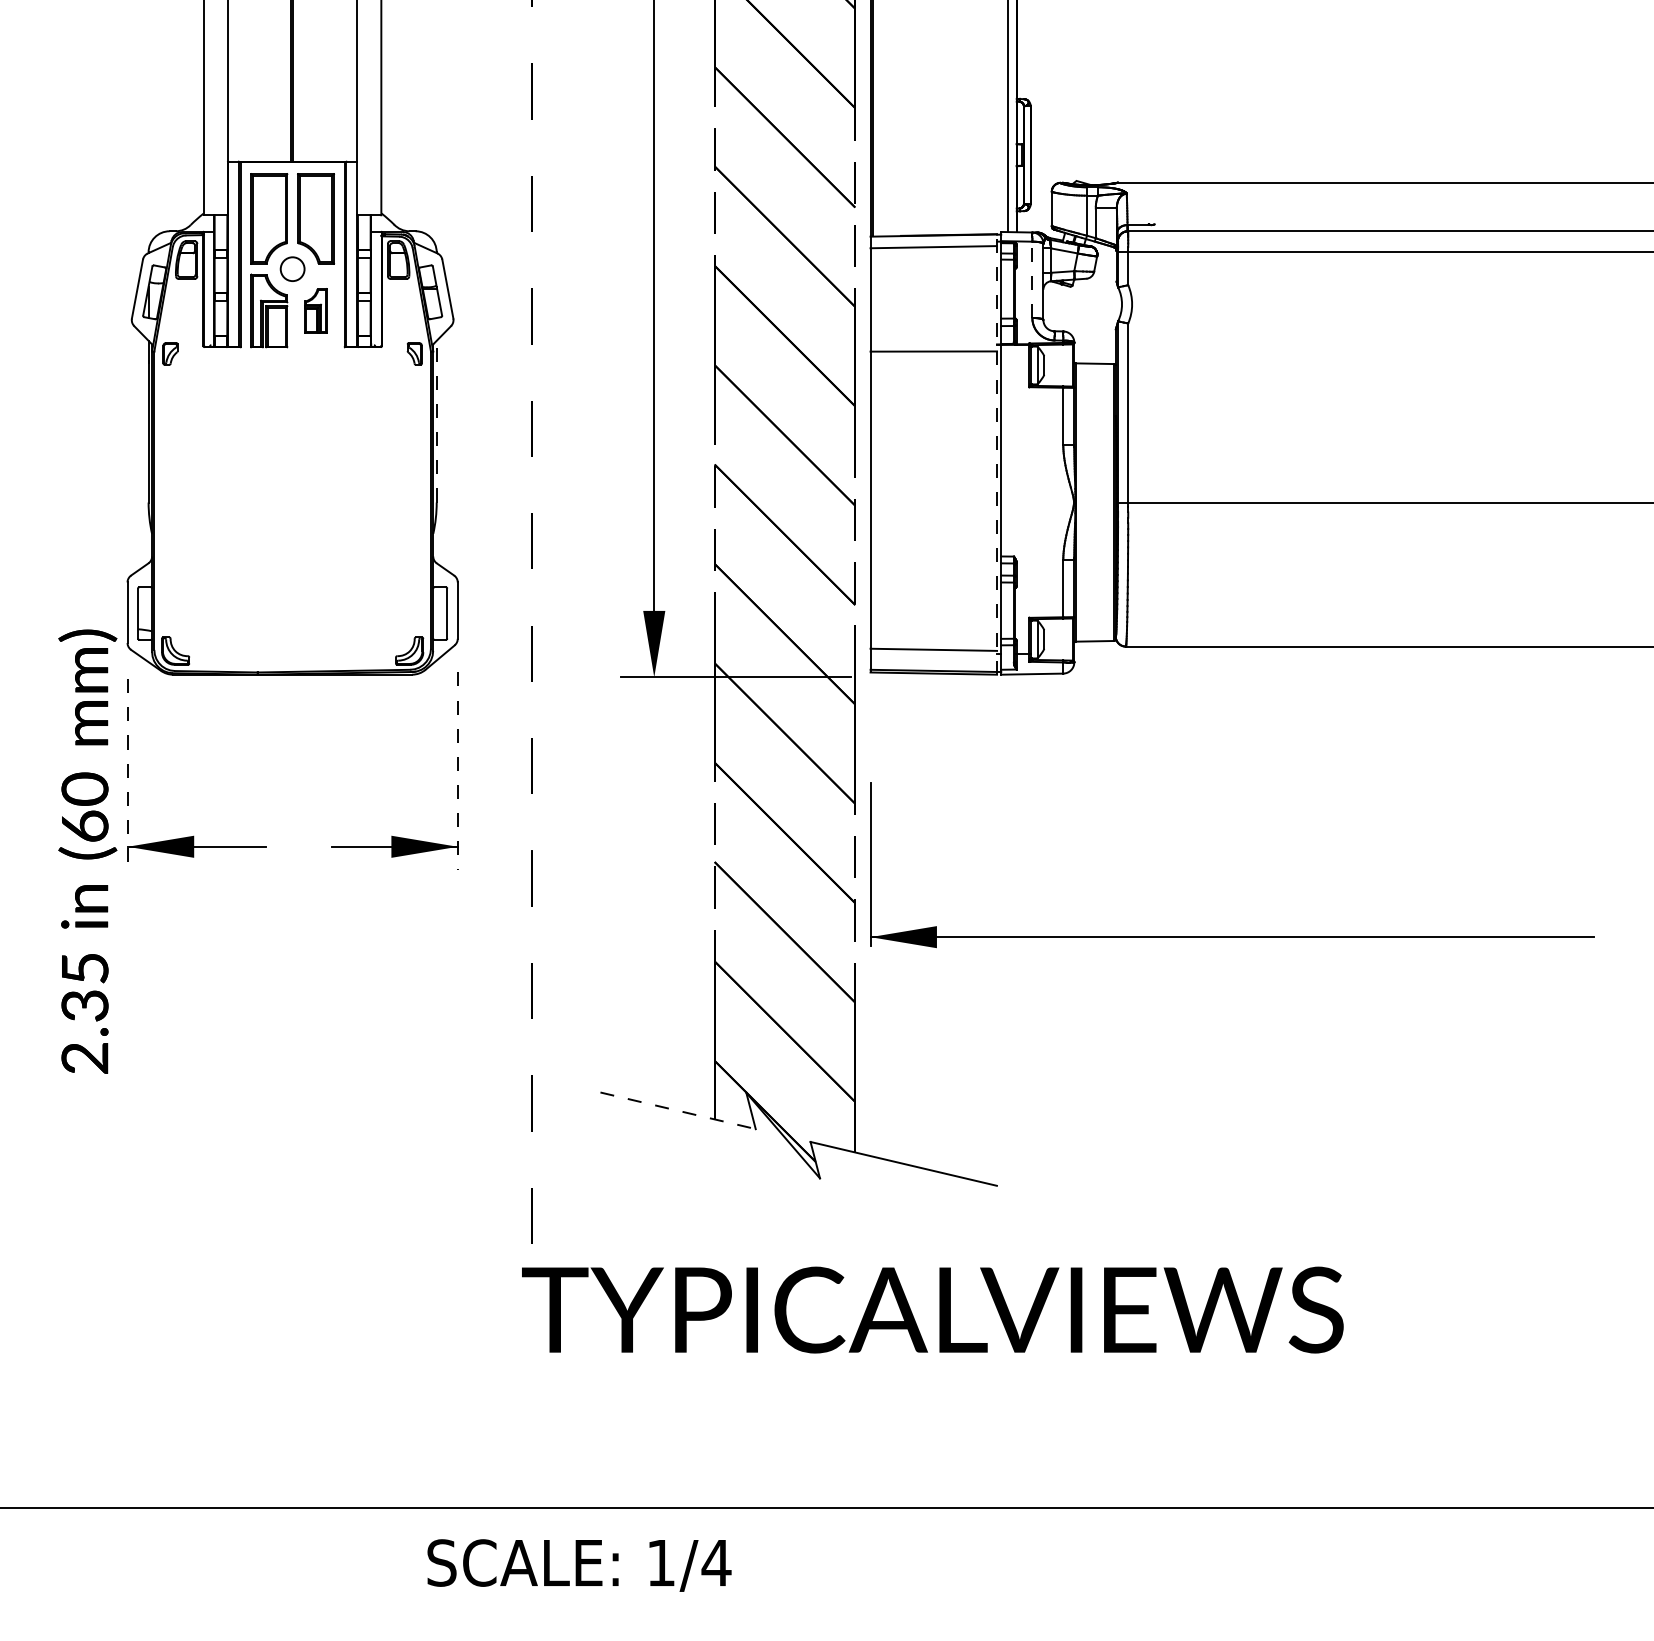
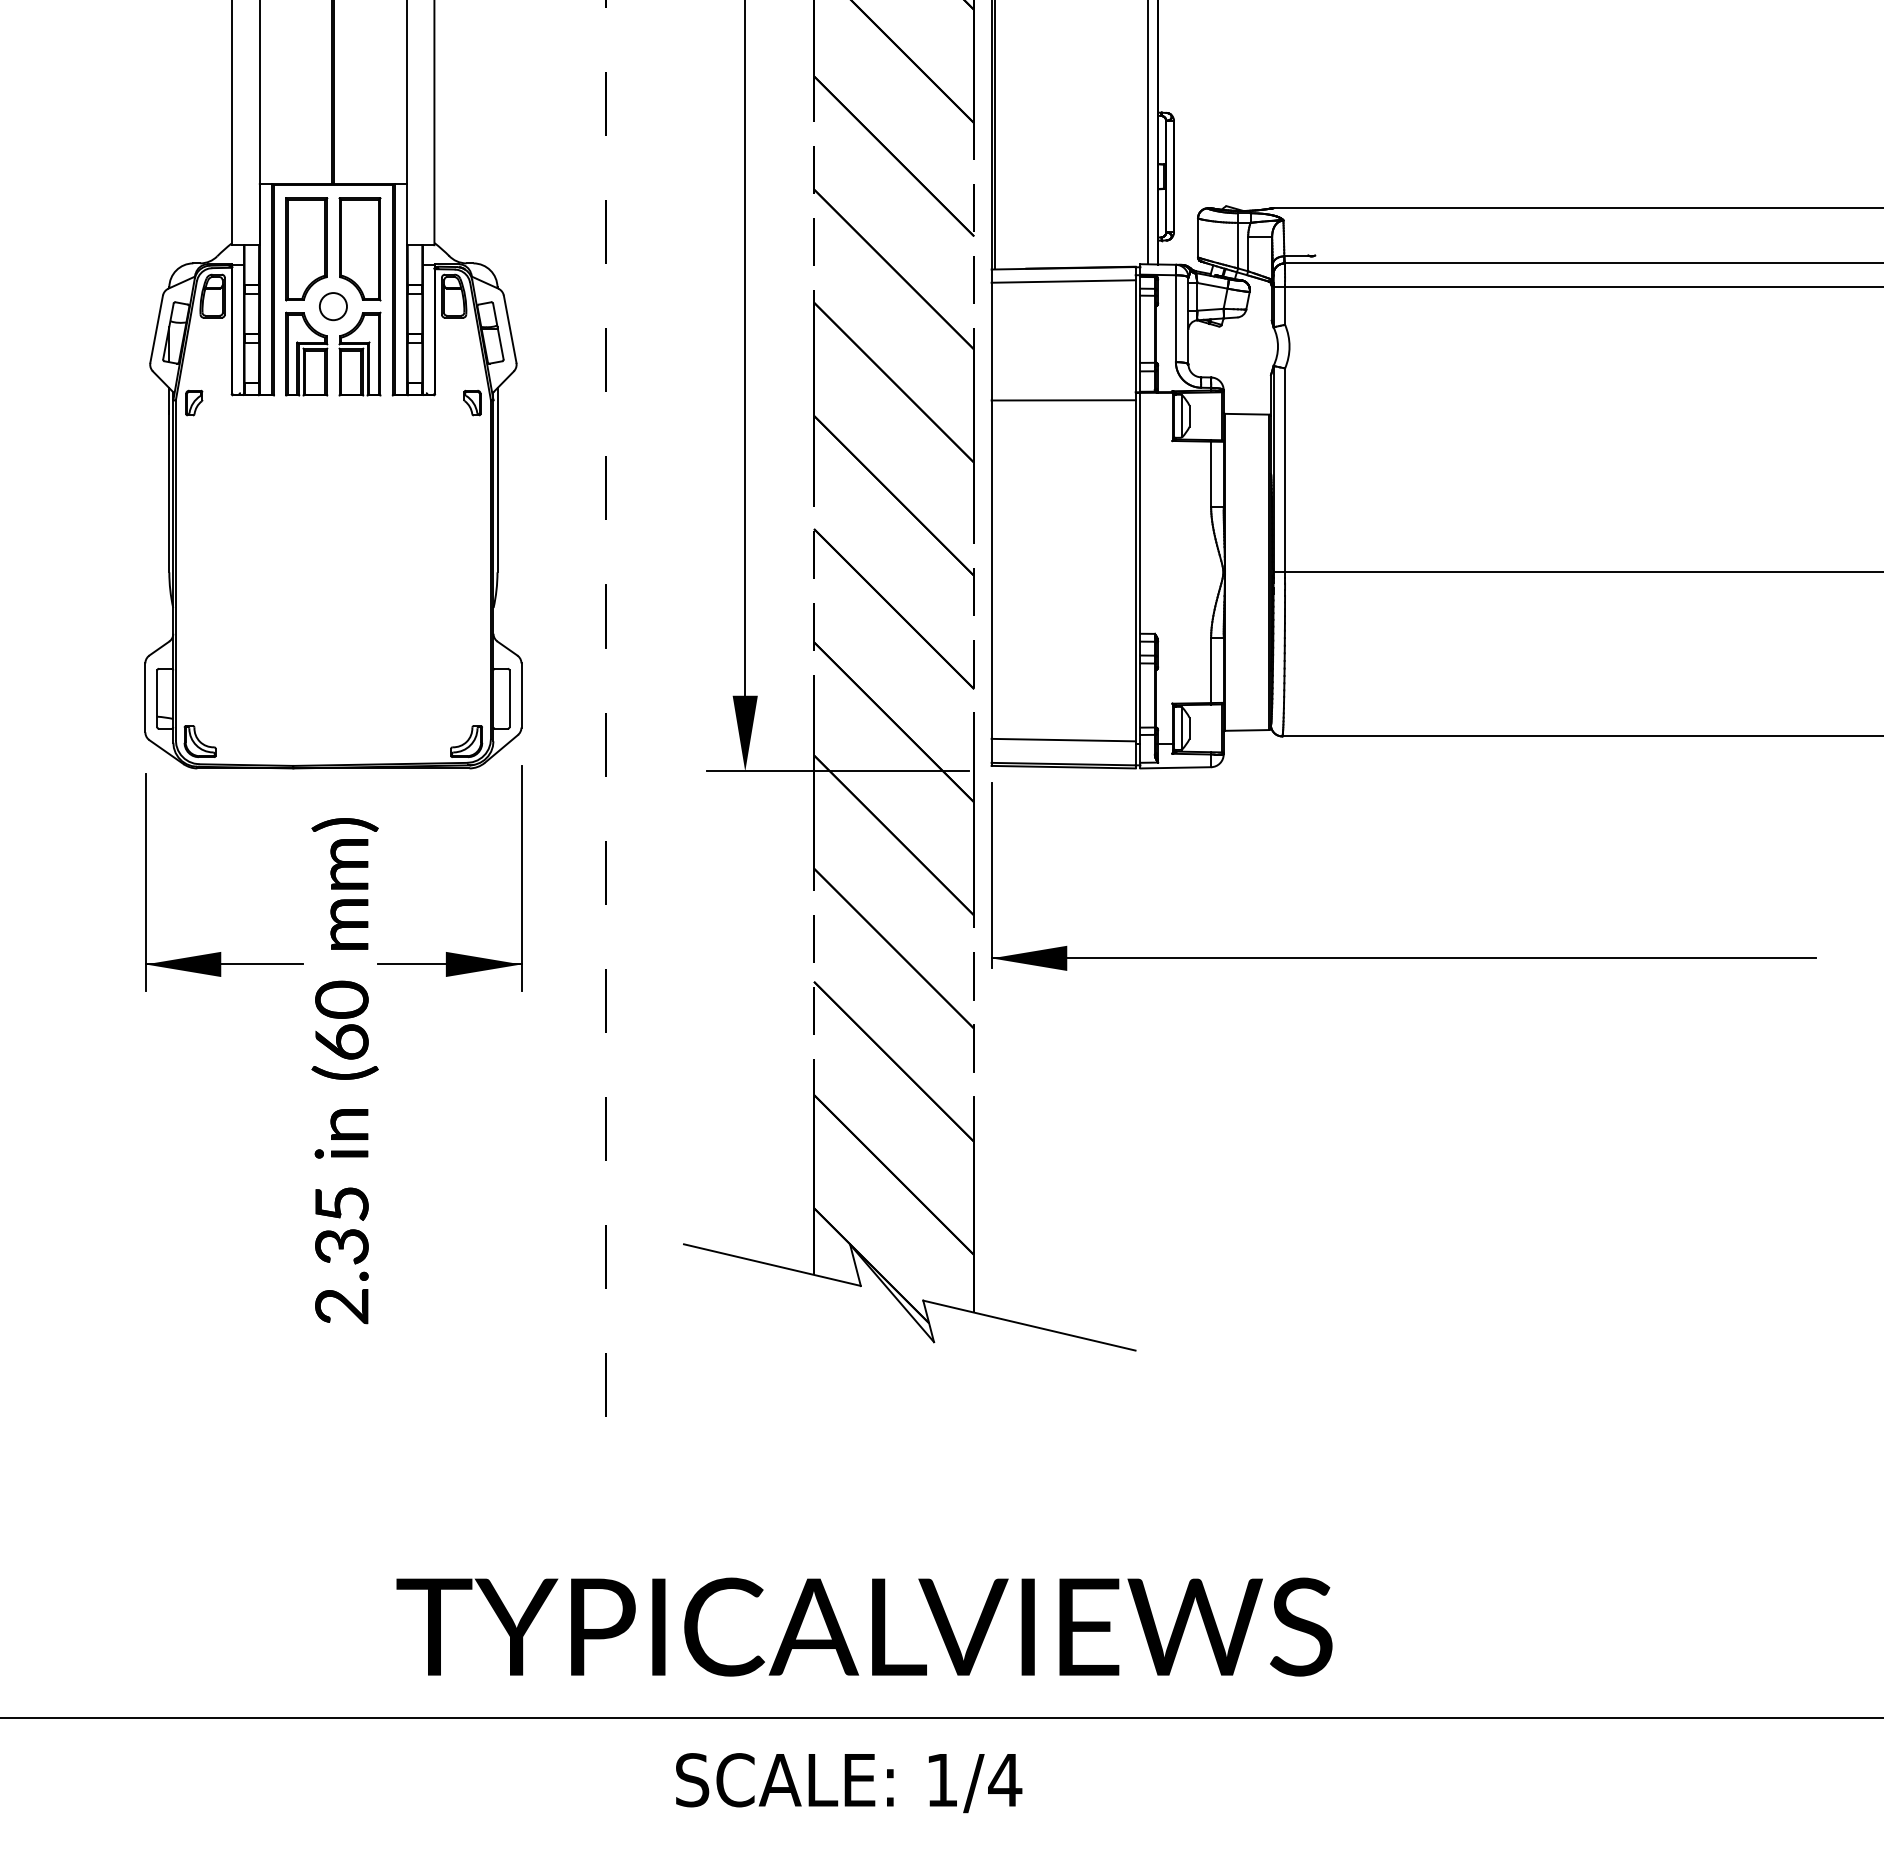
line: (1032, 279) -> (1175, 318), dashed -> solid
part: (315, 310) -> (359, 353), size x1.67
line: (436, 421) -> (497, 479), dashed -> solid
line: (996, 454) -> (1135, 517), dashed -> solid
line: (457, 771) -> (521, 878), dashed -> solid
line: (127, 774) -> (145, 882), dashed -> solid
text: (87, 852) -> (344, 1071), moved
part: (1232, 936) -> (1403, 957), moved
line: (678, 1111) -> (772, 1265), dashed -> solid
text: (932, 1309) -> (864, 1626), moved
text: (579, 1565) -> (849, 1783), moved

